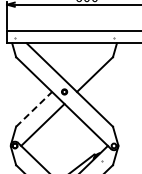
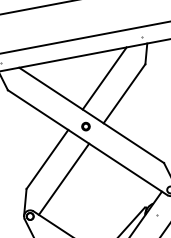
line: (83, 61) -> (104, 78), added
line: (34, 109) -> (48, 159), dashed -> solid

